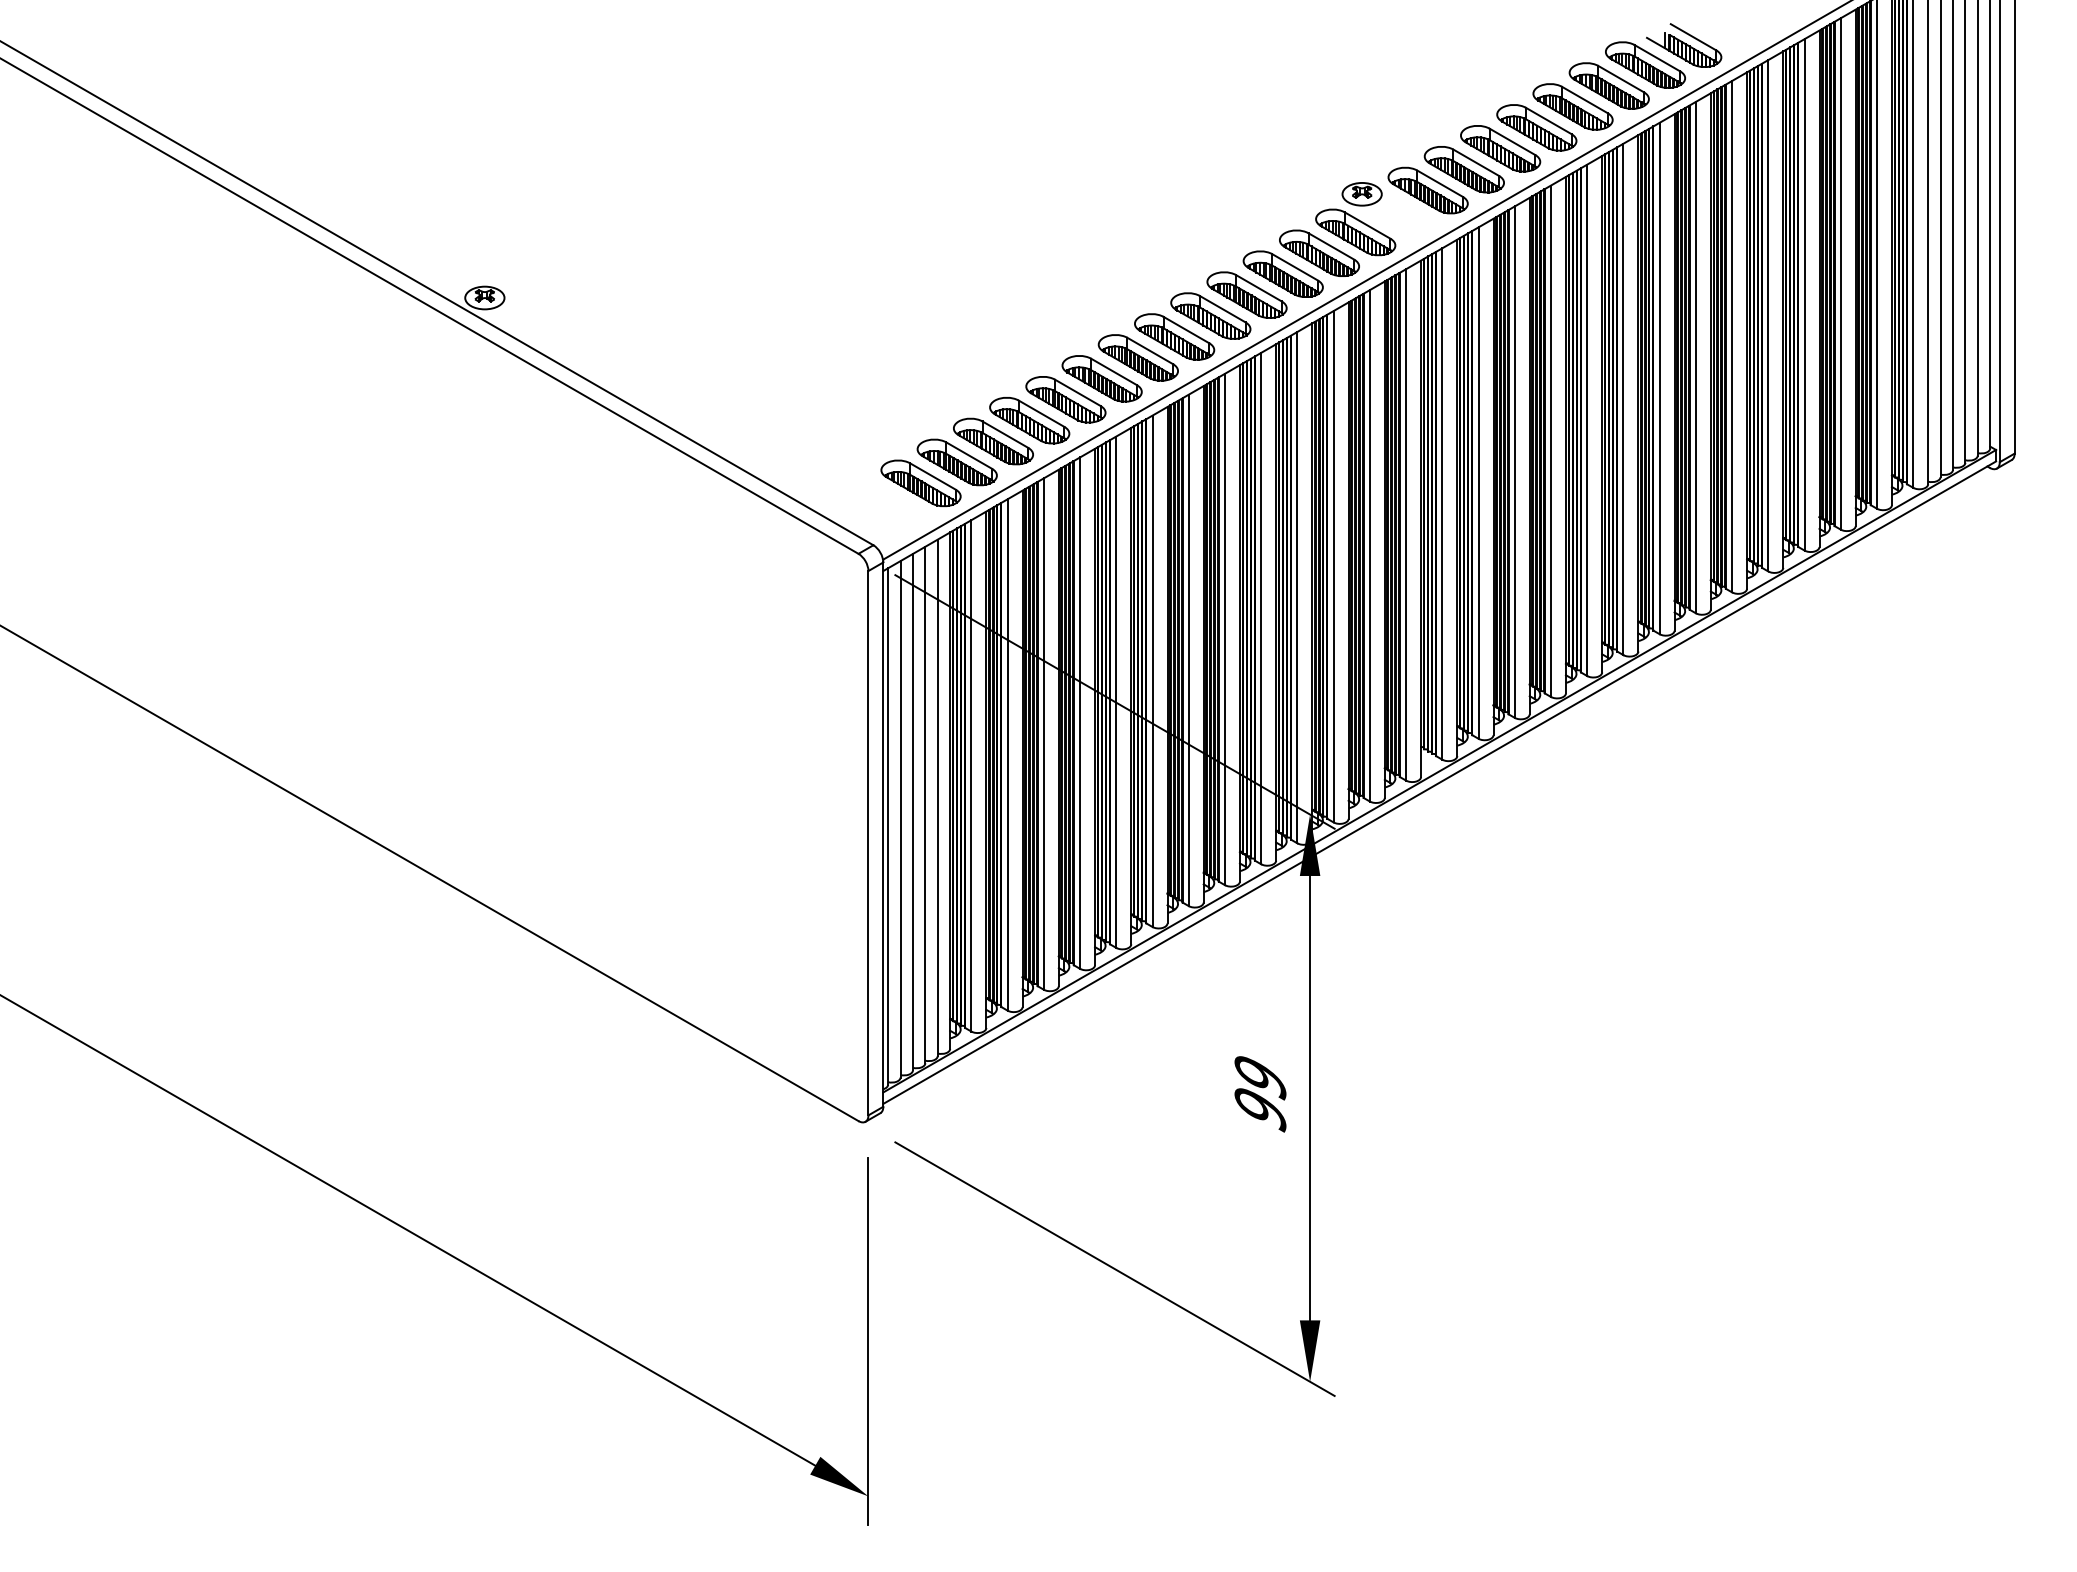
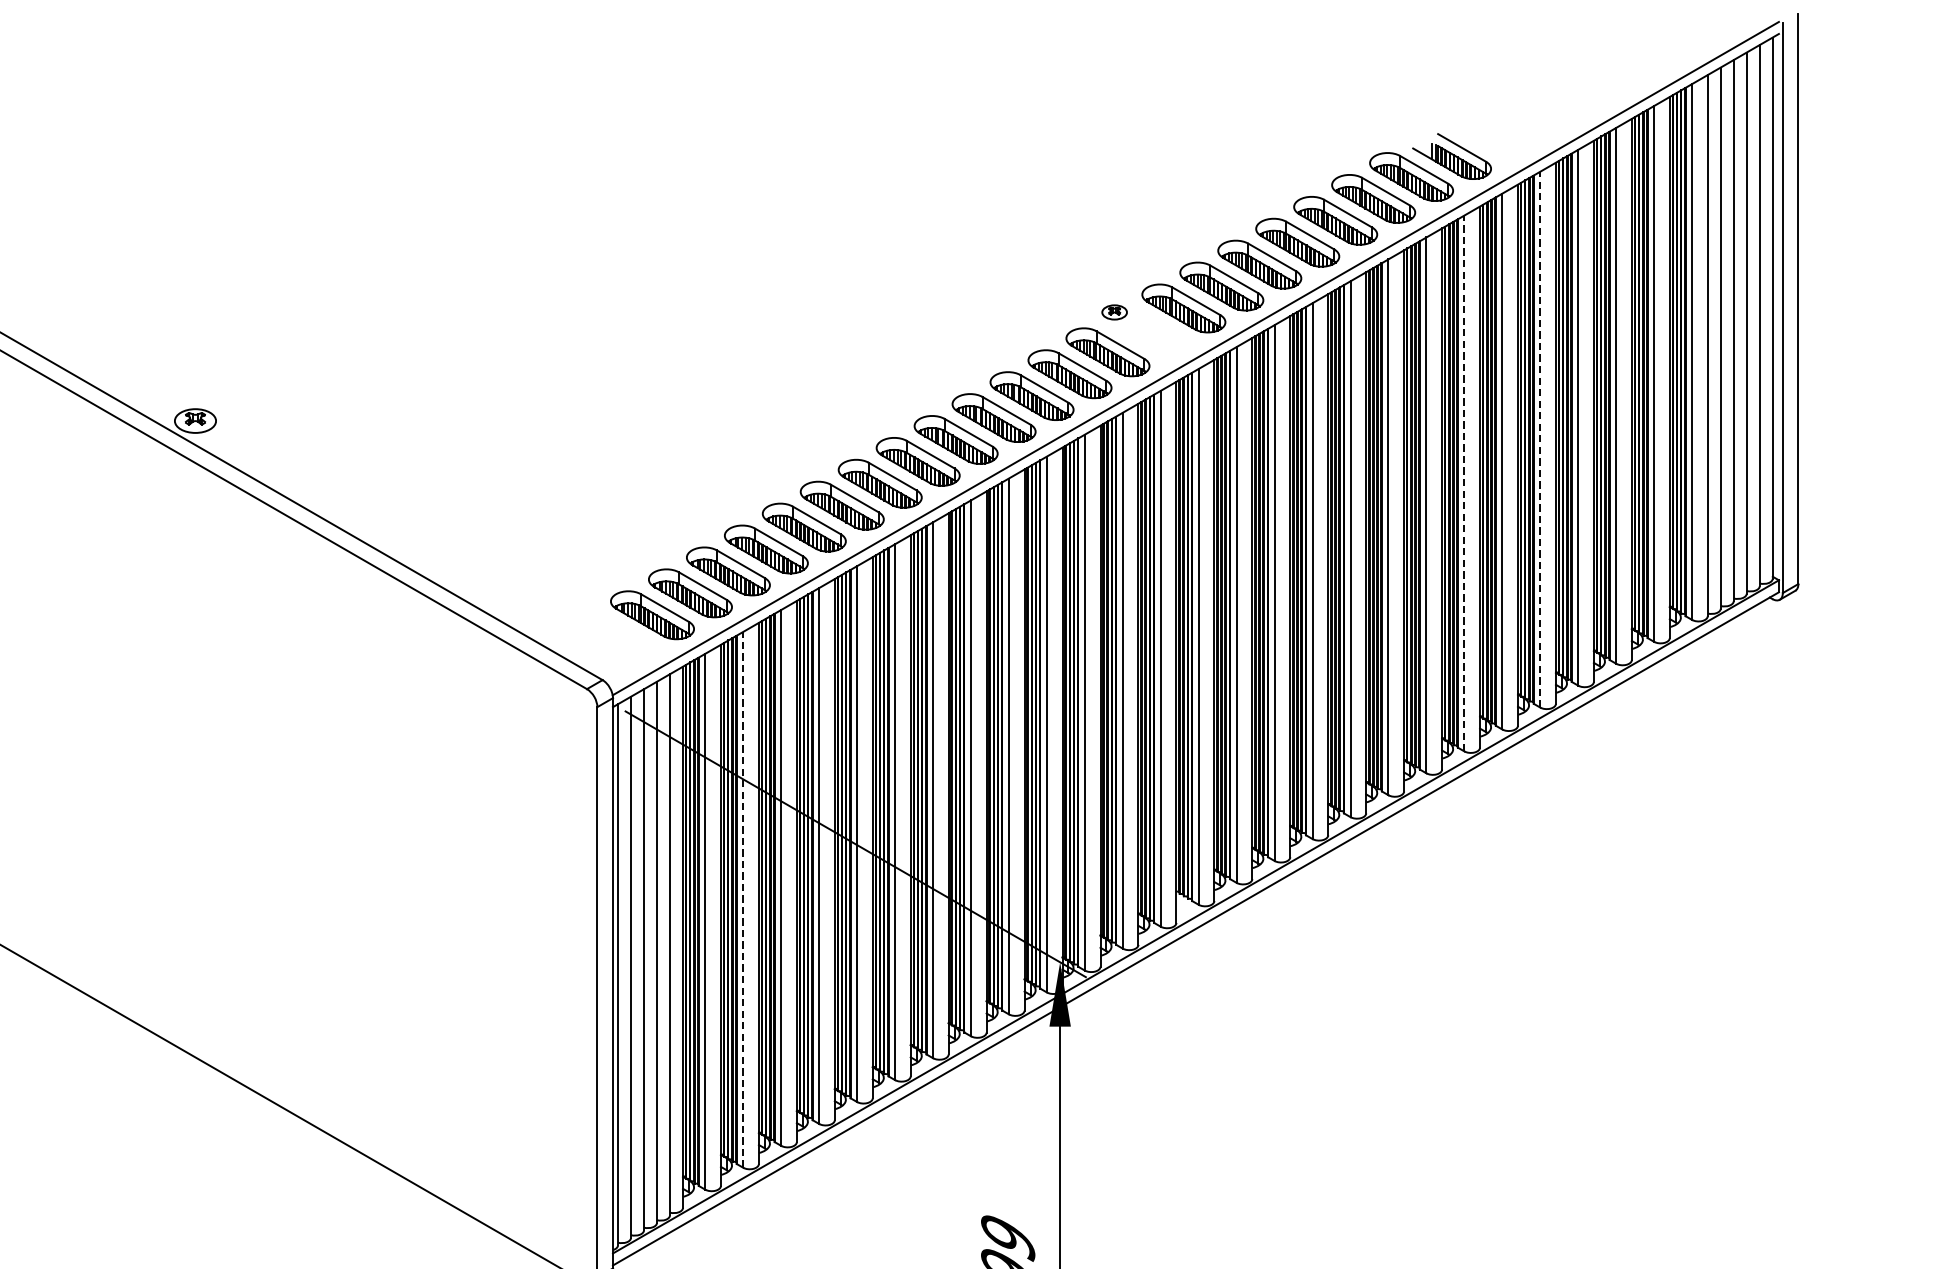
part: (1361, 194) -> (1114, 312), size x0.6
line: (1768, 315) -> (1540, 439), solid -> dashed
line: (1695, 357) -> (1463, 483), solid -> dashed
line: (1007, 754) -> (743, 899), solid -> dashed

